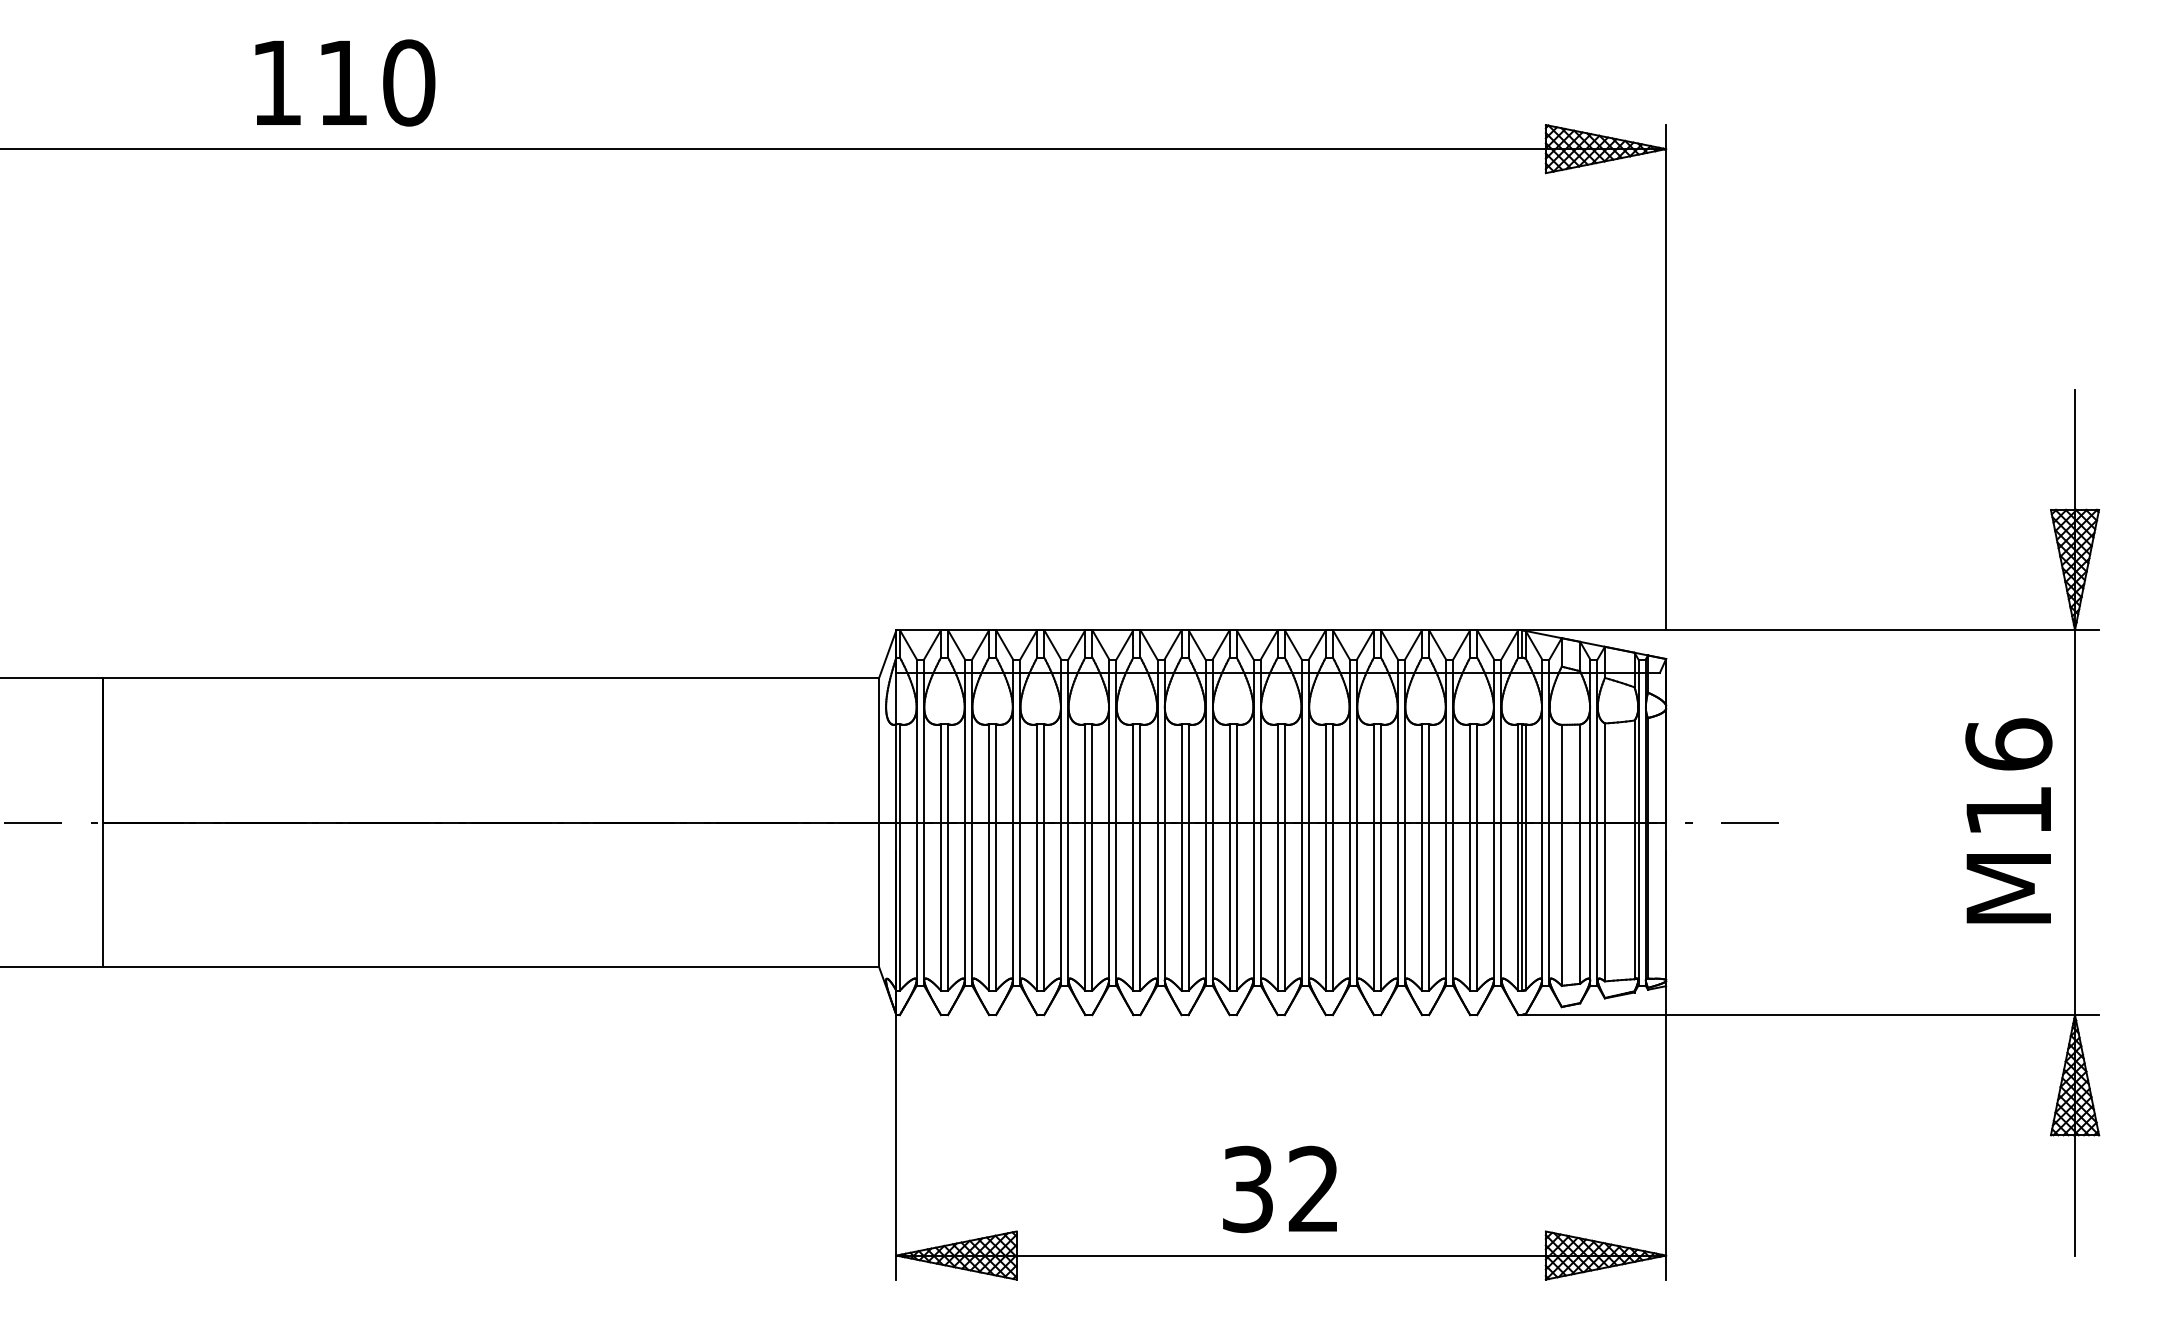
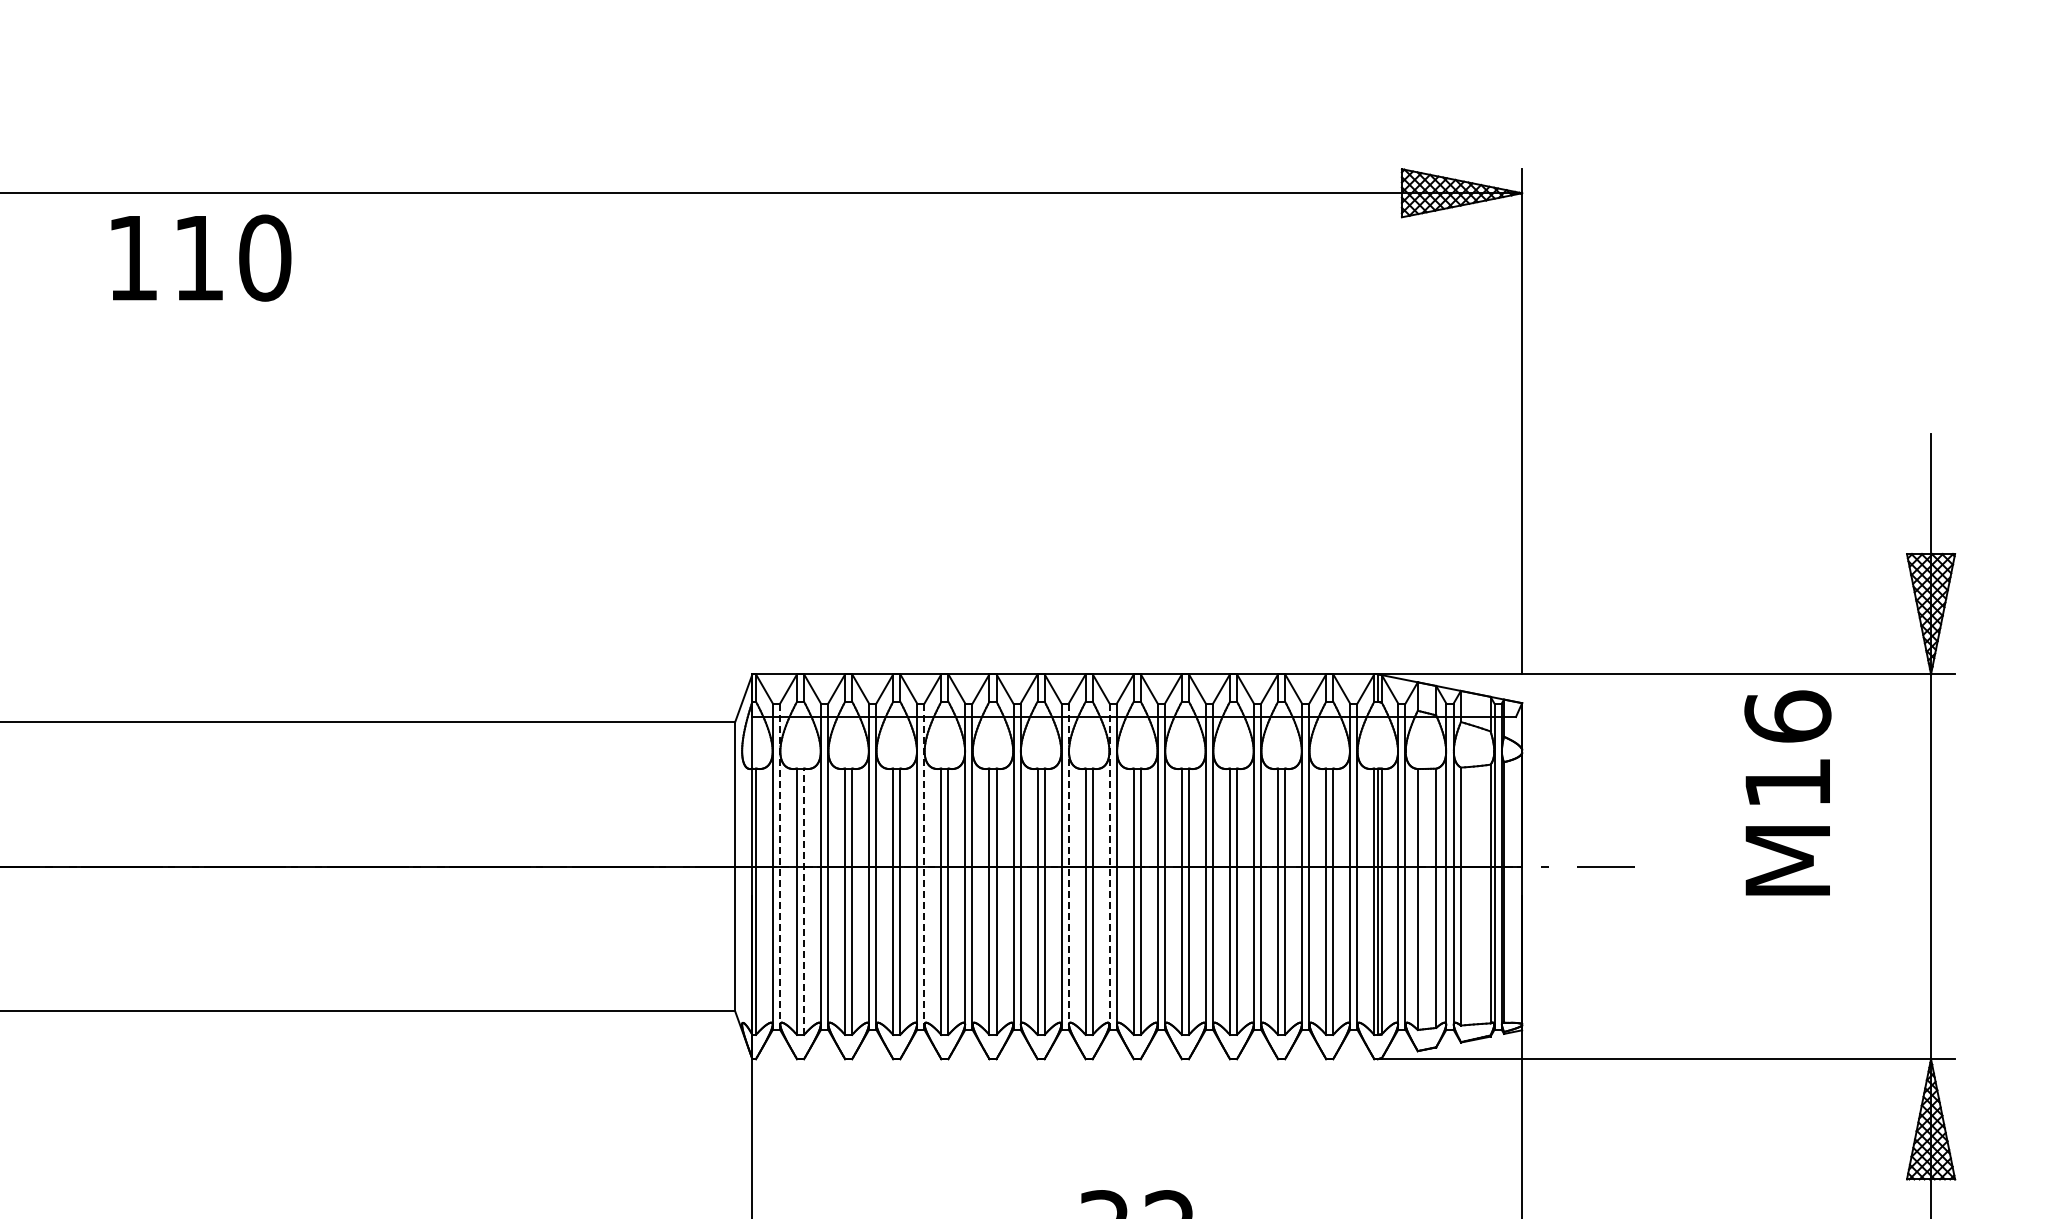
text: (345, 82) -> (201, 257), moved
text: (2008, 820) -> (1787, 792), moved
line: (923, 822) -> (779, 866), solid -> dashed
line: (1068, 822) -> (924, 866), solid -> dashed
line: (1212, 822) -> (1068, 866), solid -> dashed
line: (1253, 822) -> (1109, 866), solid -> dashed
line: (948, 857) -> (804, 901), solid -> dashed

